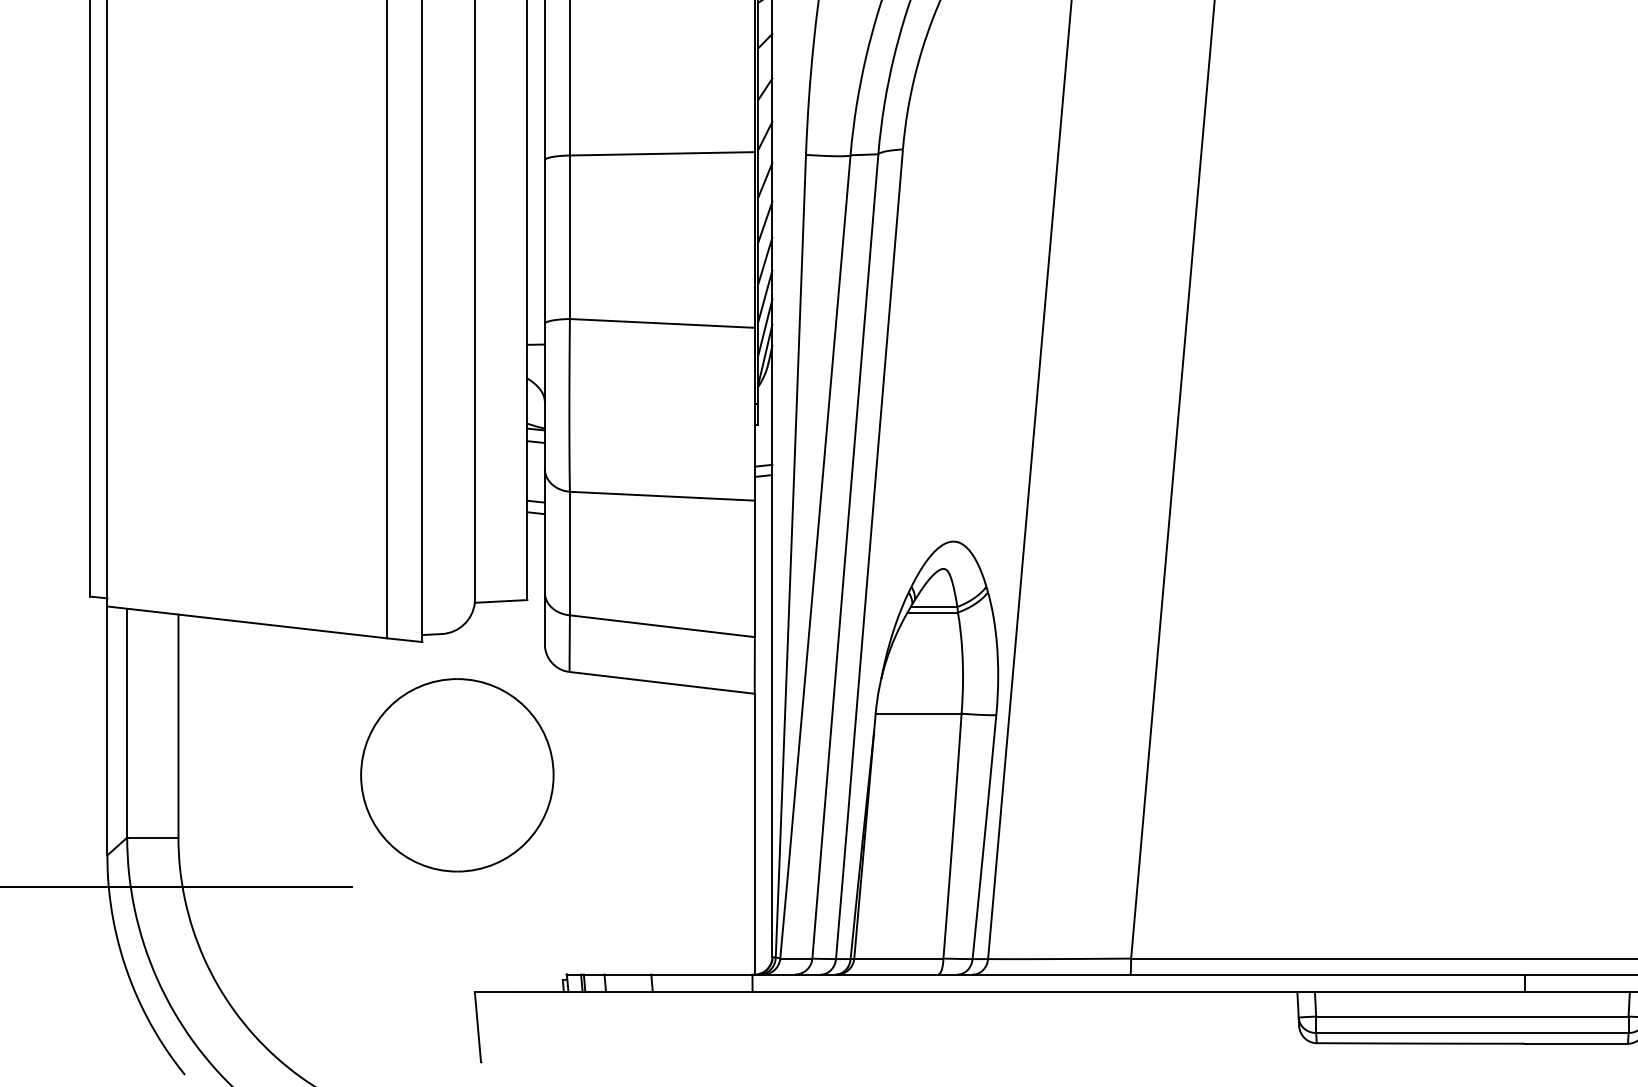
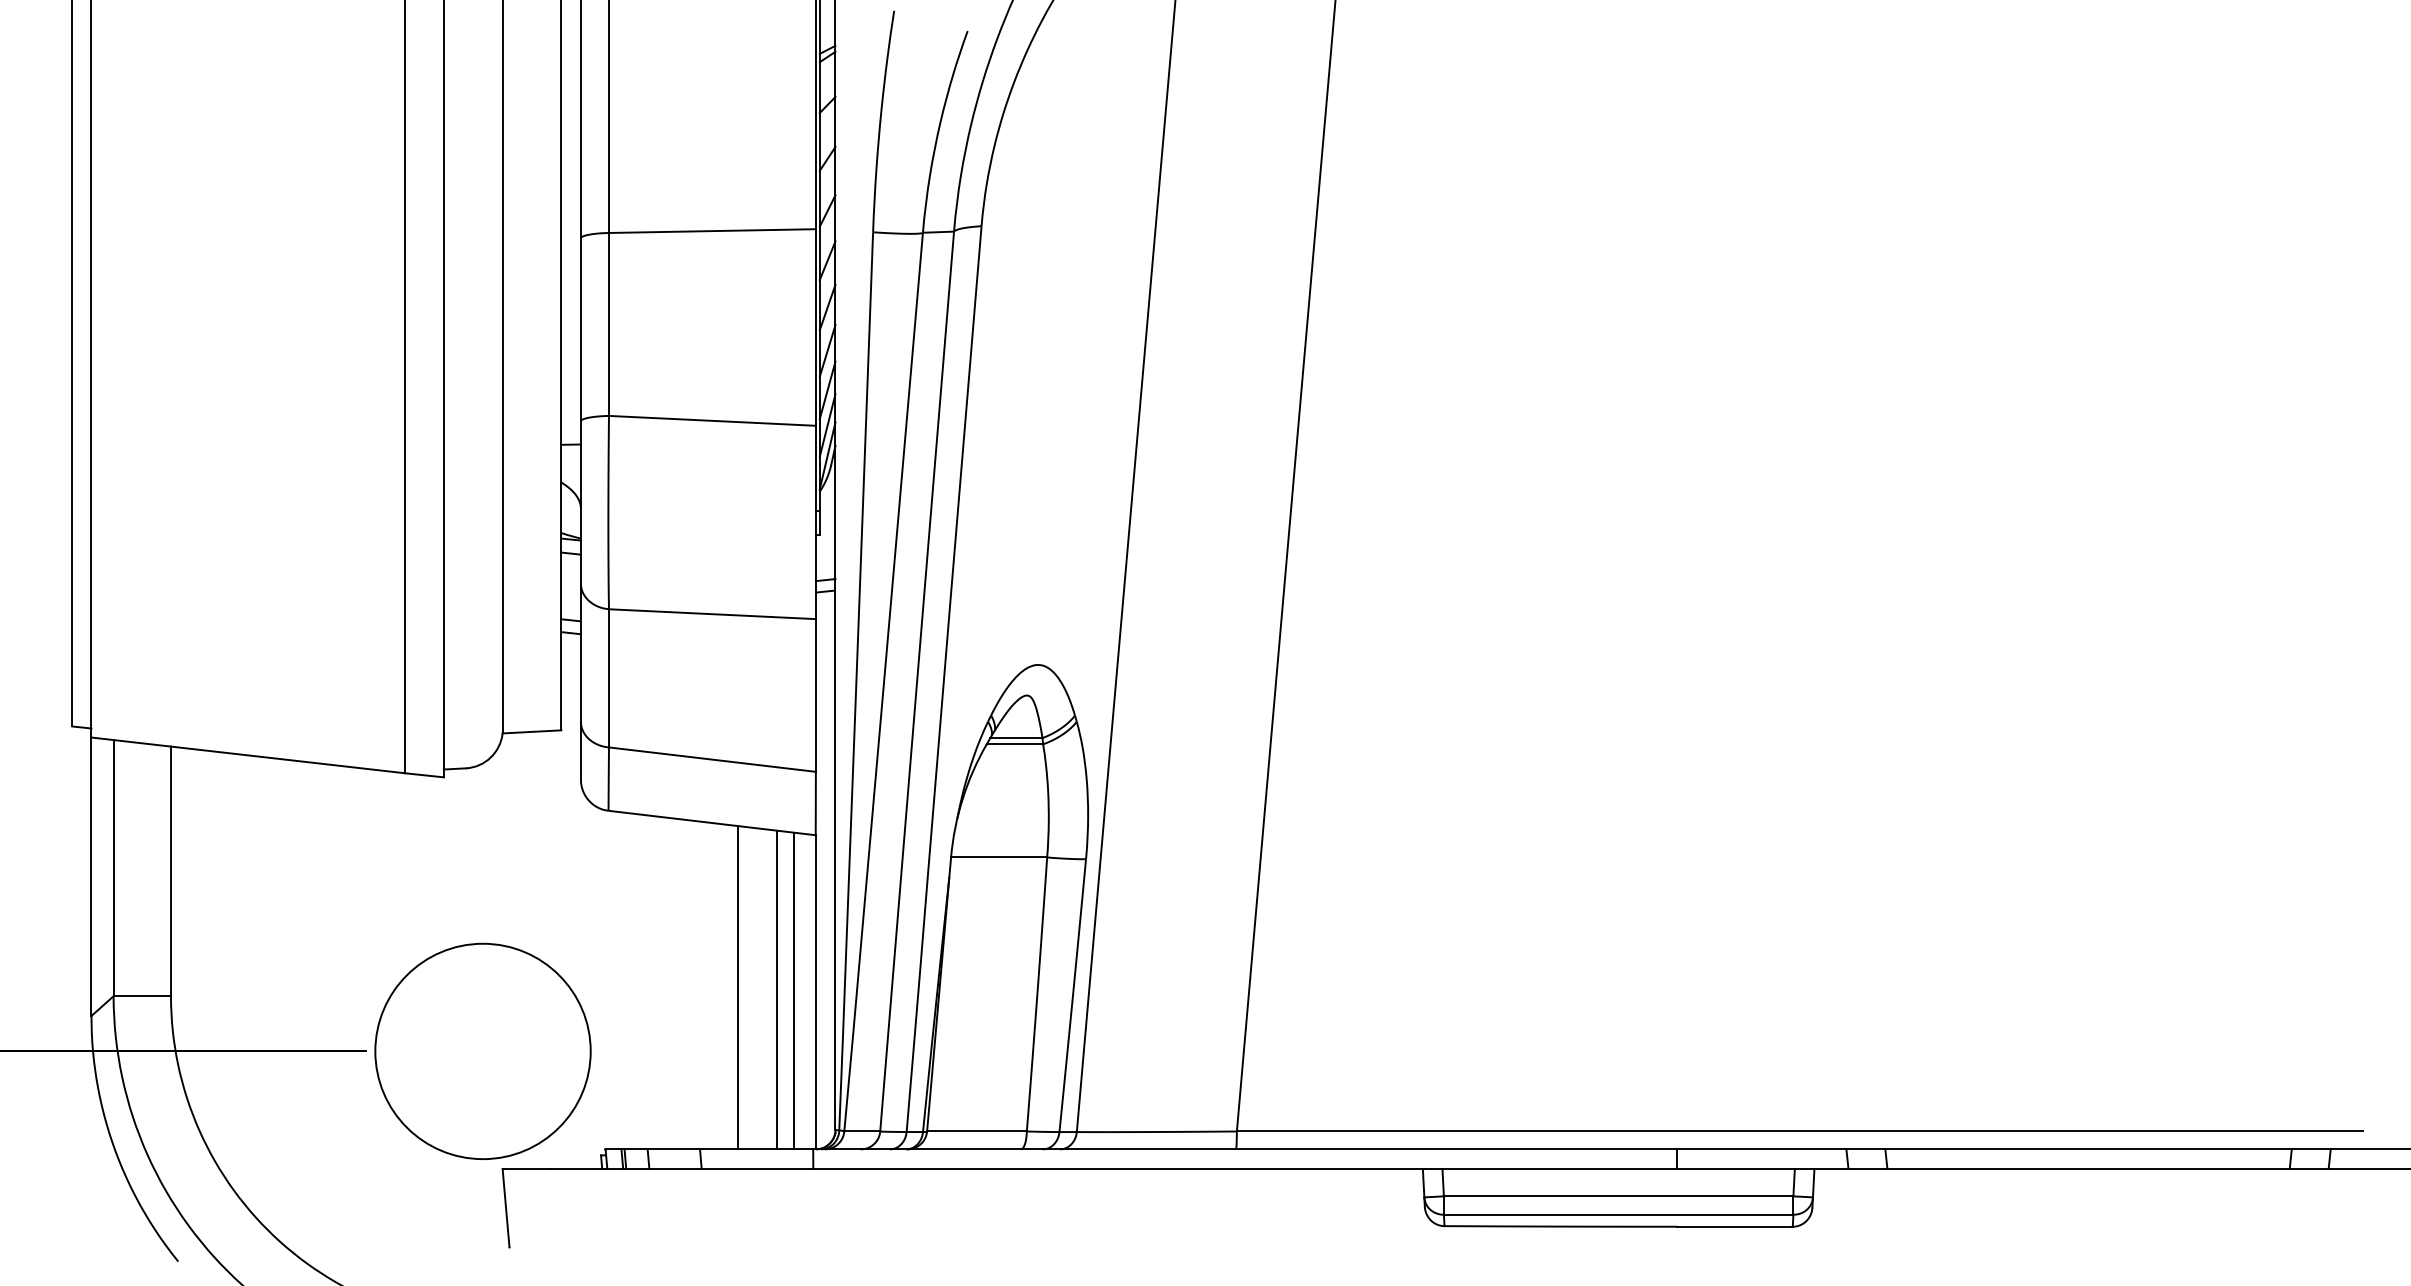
part: (456, 774) -> (482, 1050), moved
line: (685, 829) -> (738, 987), added
line: (719, 831) -> (776, 989), added
line: (735, 832) -> (794, 990), added

